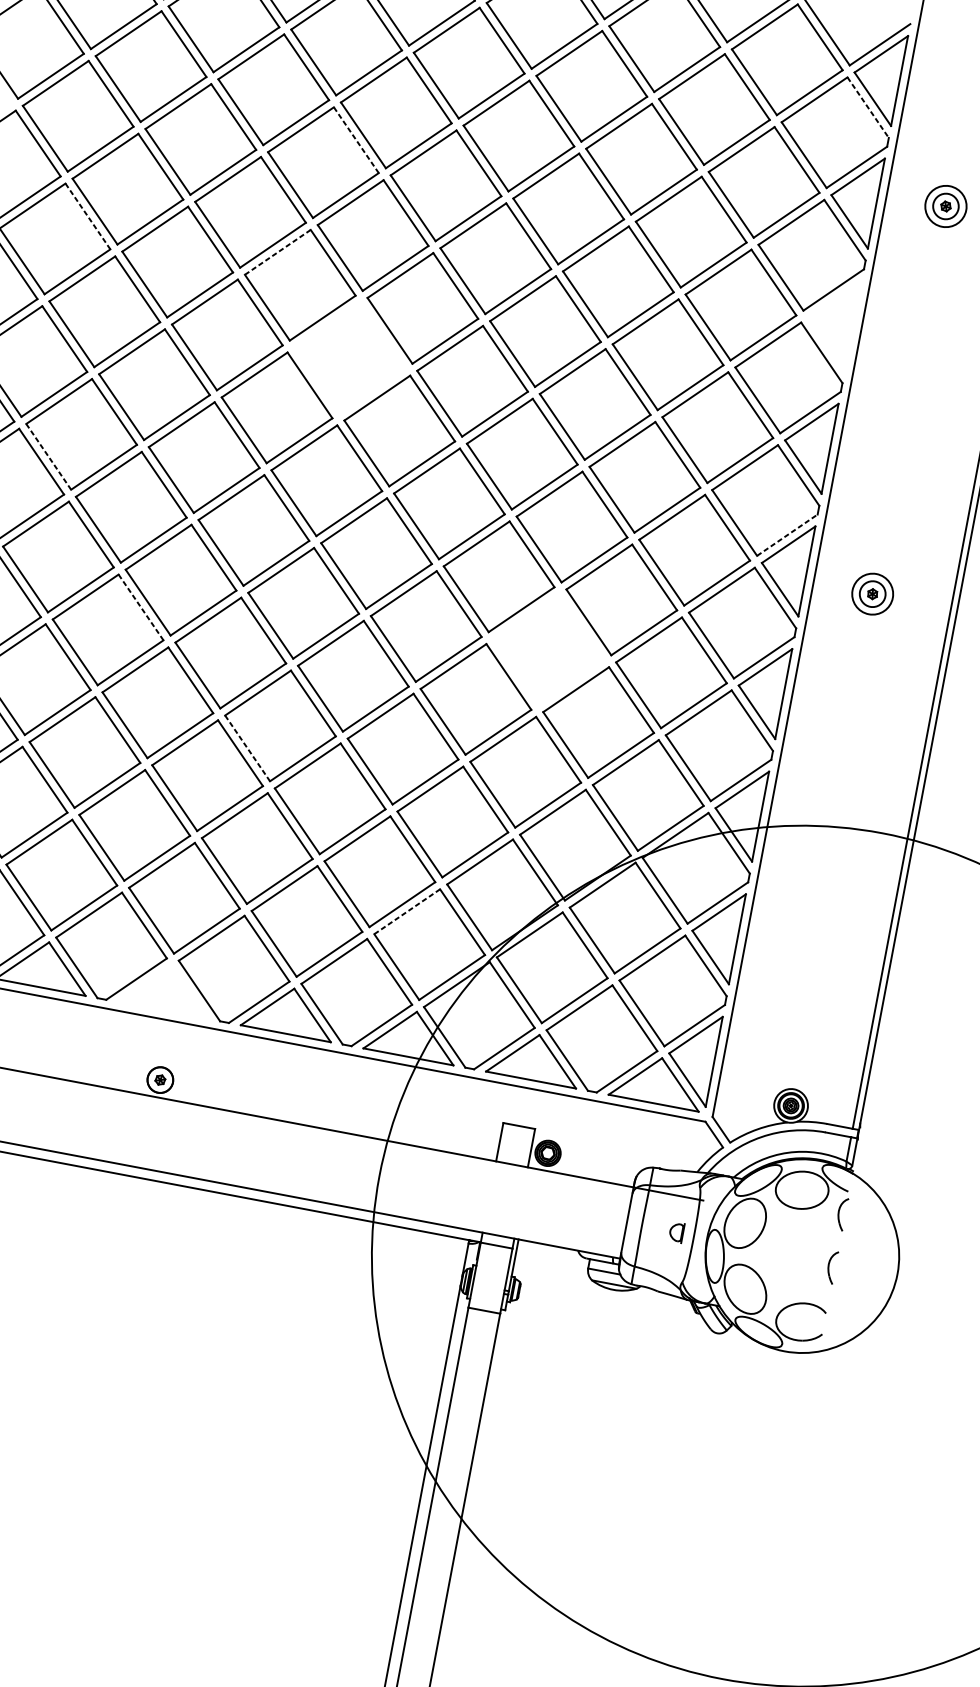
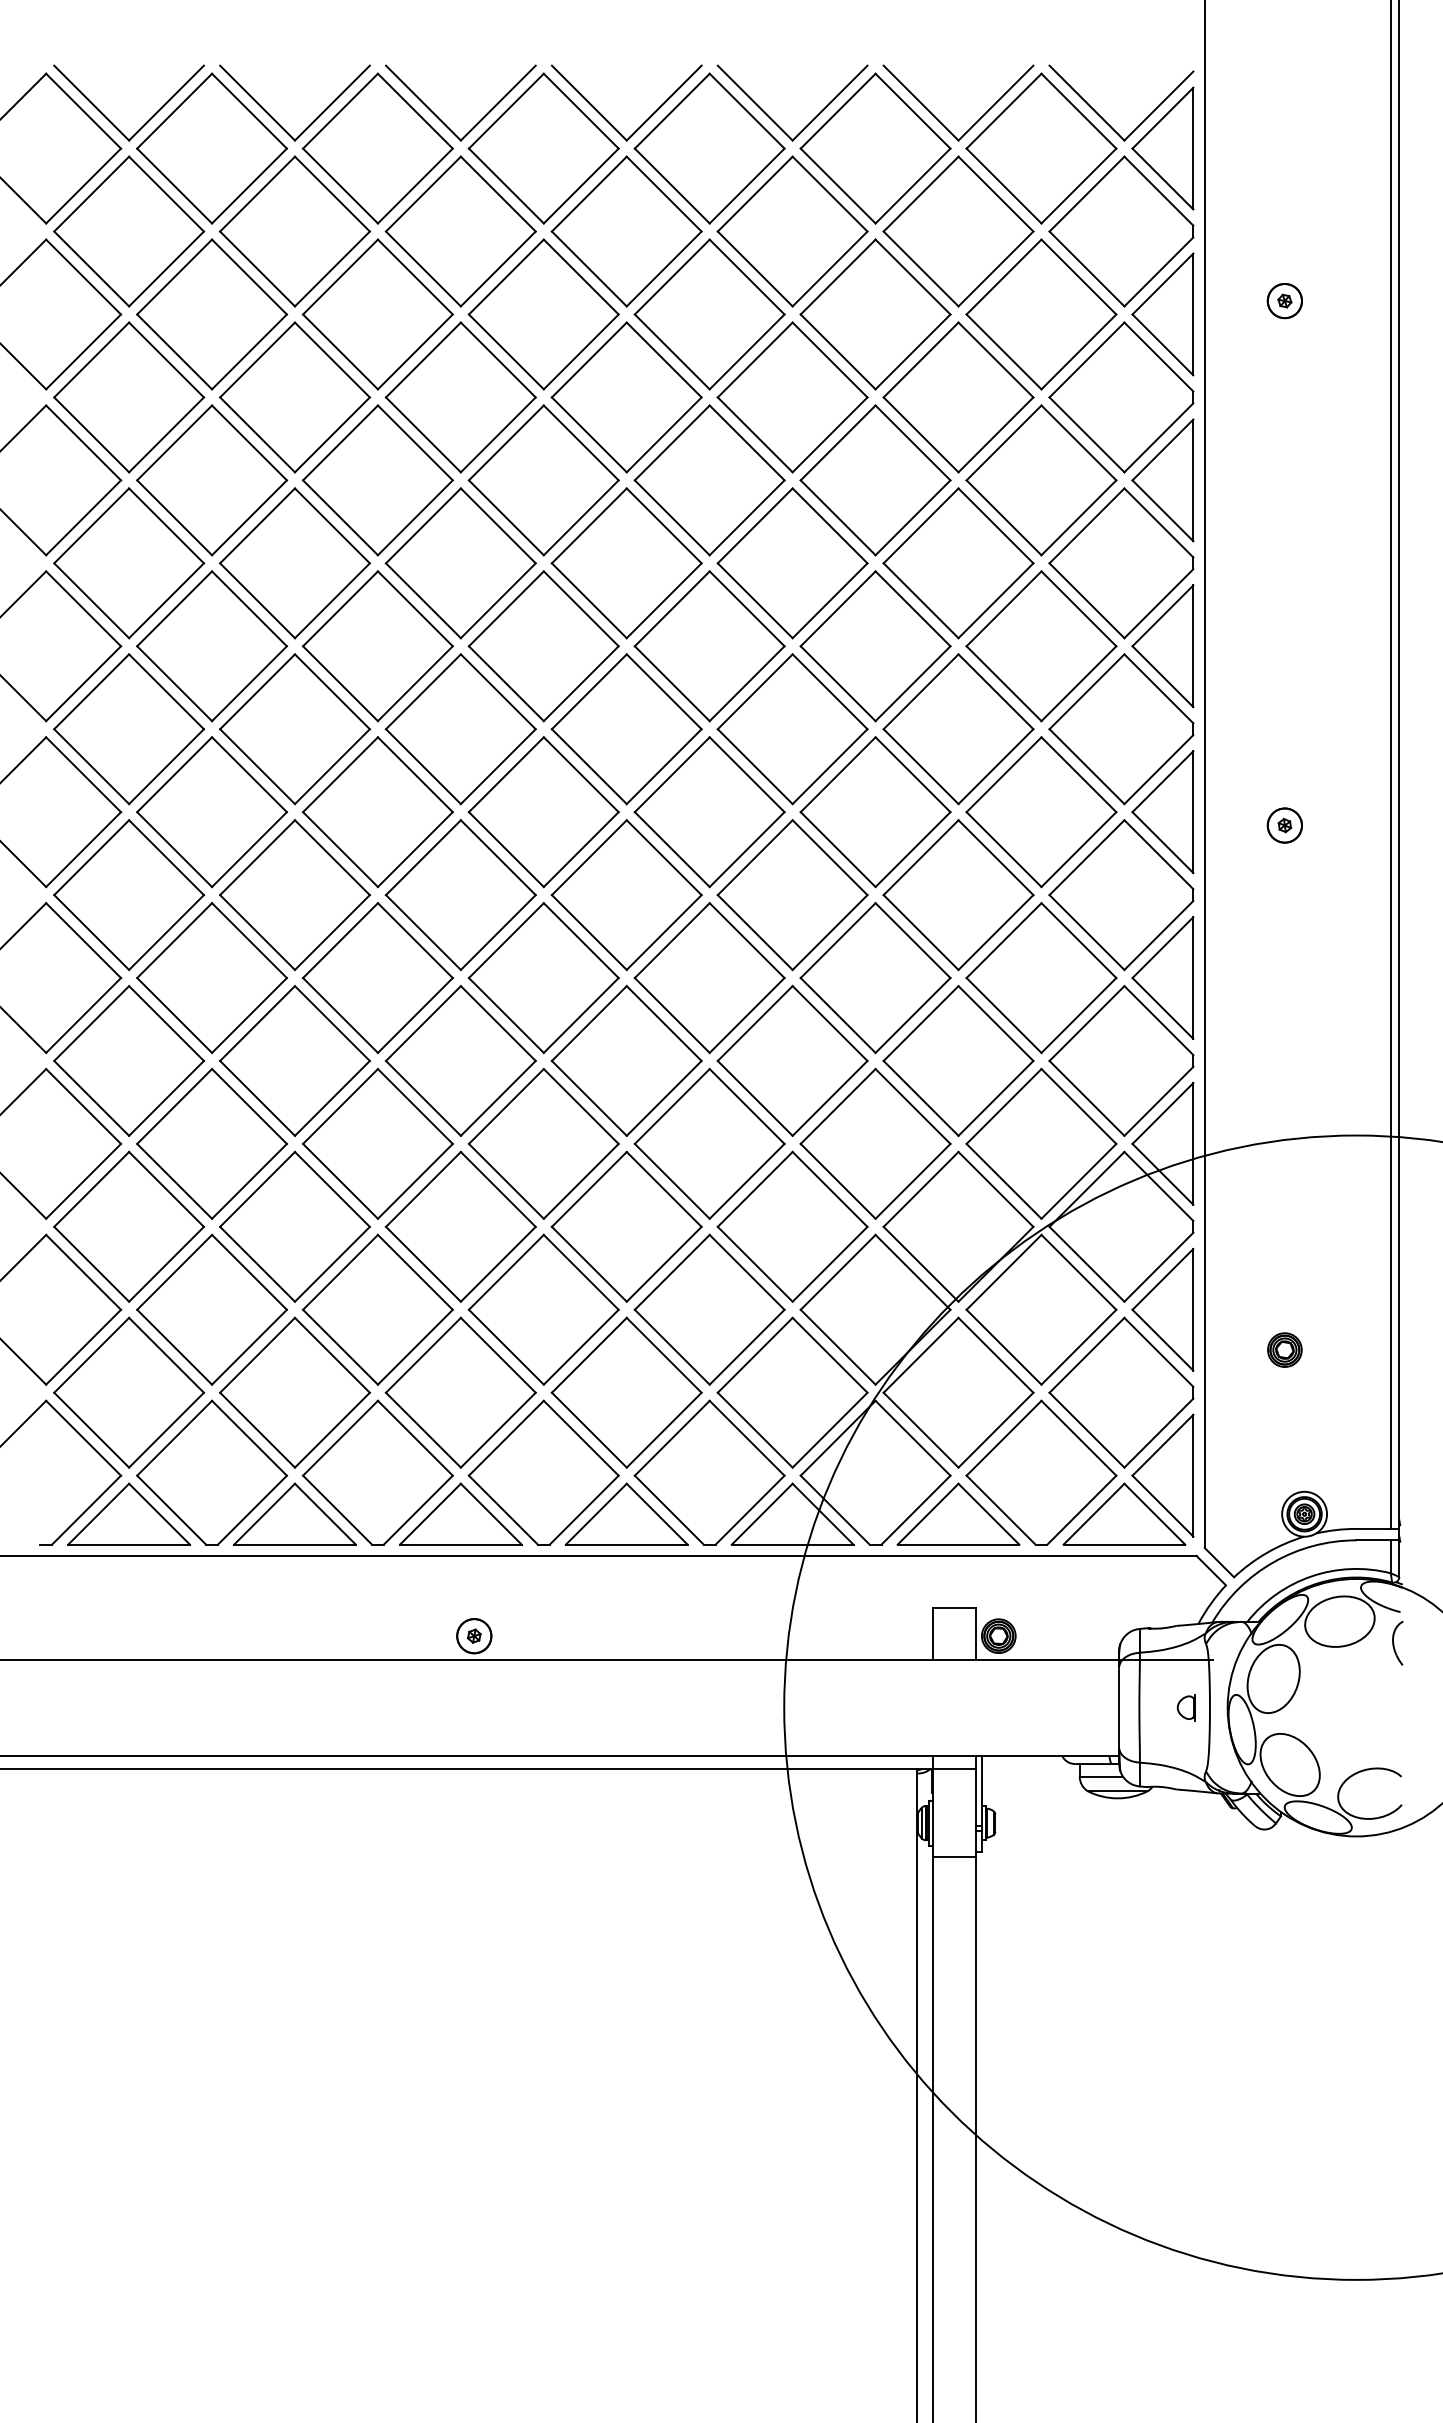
line: (867, 107) -> (1158, 191), dashed -> solid
line: (356, 140) -> (498, 360), dashed -> solid
circle: (945, 206) -> (1284, 300), size x0.62
line: (87, 216) -> (166, 525), dashed -> solid
line: (277, 252) -> (423, 525), dashed -> solid
part: (830, 322) -> (1162, 480), added
part: (349, 358) -> (543, 646), added
line: (48, 456) -> (174, 849), dashed -> solid
line: (787, 535) -> (1158, 769), dashed -> solid
circle: (872, 594) -> (1284, 825), size x0.62
line: (141, 607) -> (332, 1023), dashed -> solid
part: (548, 650) -> (875, 978), added
line: (247, 748) -> (506, 1181), dashed -> solid
line: (407, 911) -> (755, 1355), dashed -> solid
part: (799, 981) -> (1284, 1349), added
part: (167, 987) -> (460, 1513), added
part: (831, 1266) -> (1397, 1714), removed

